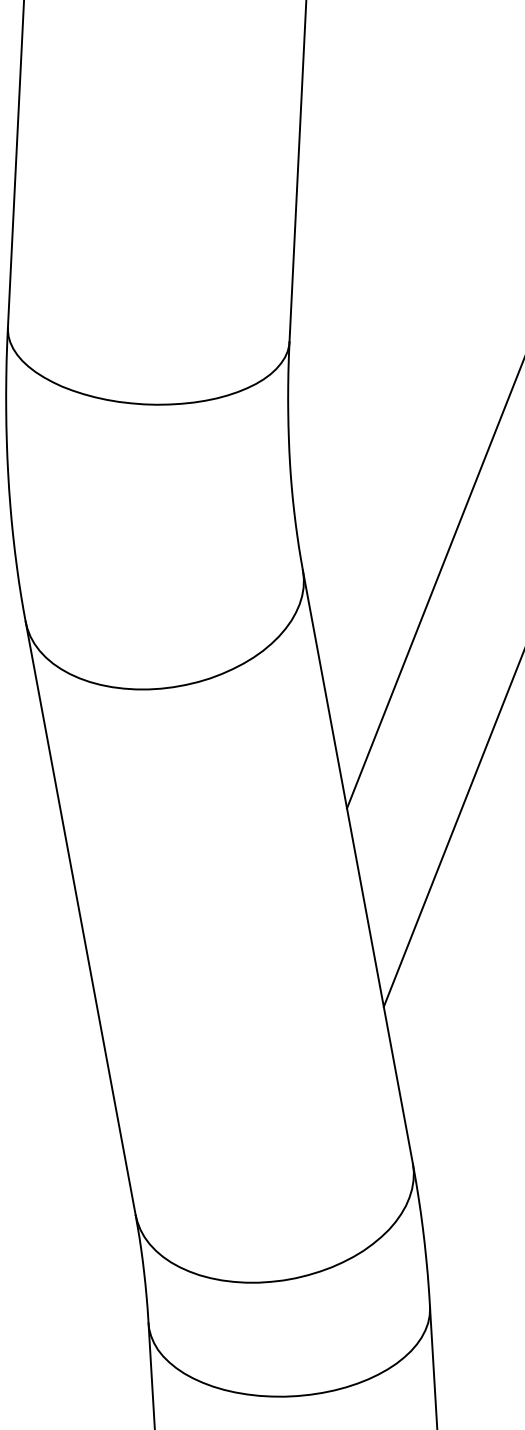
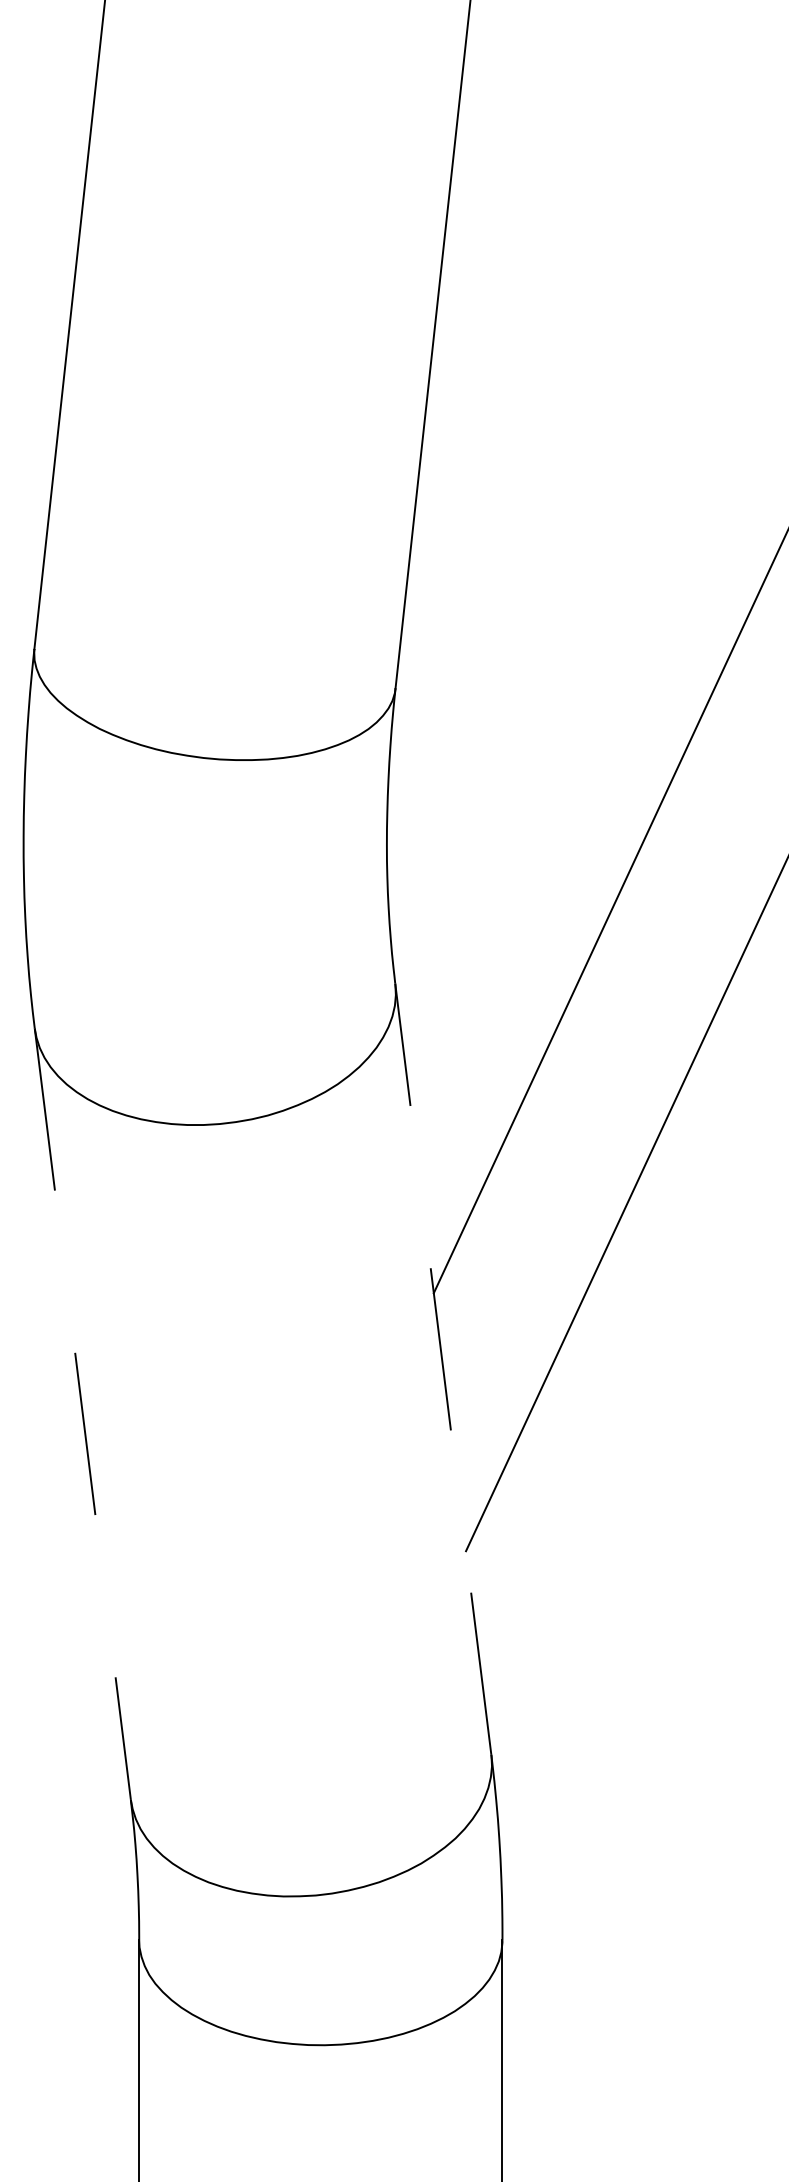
line: (358, 867) -> (443, 1369), solid -> dashed
line: (80, 918) -> (82, 1414), solid -> dashed

